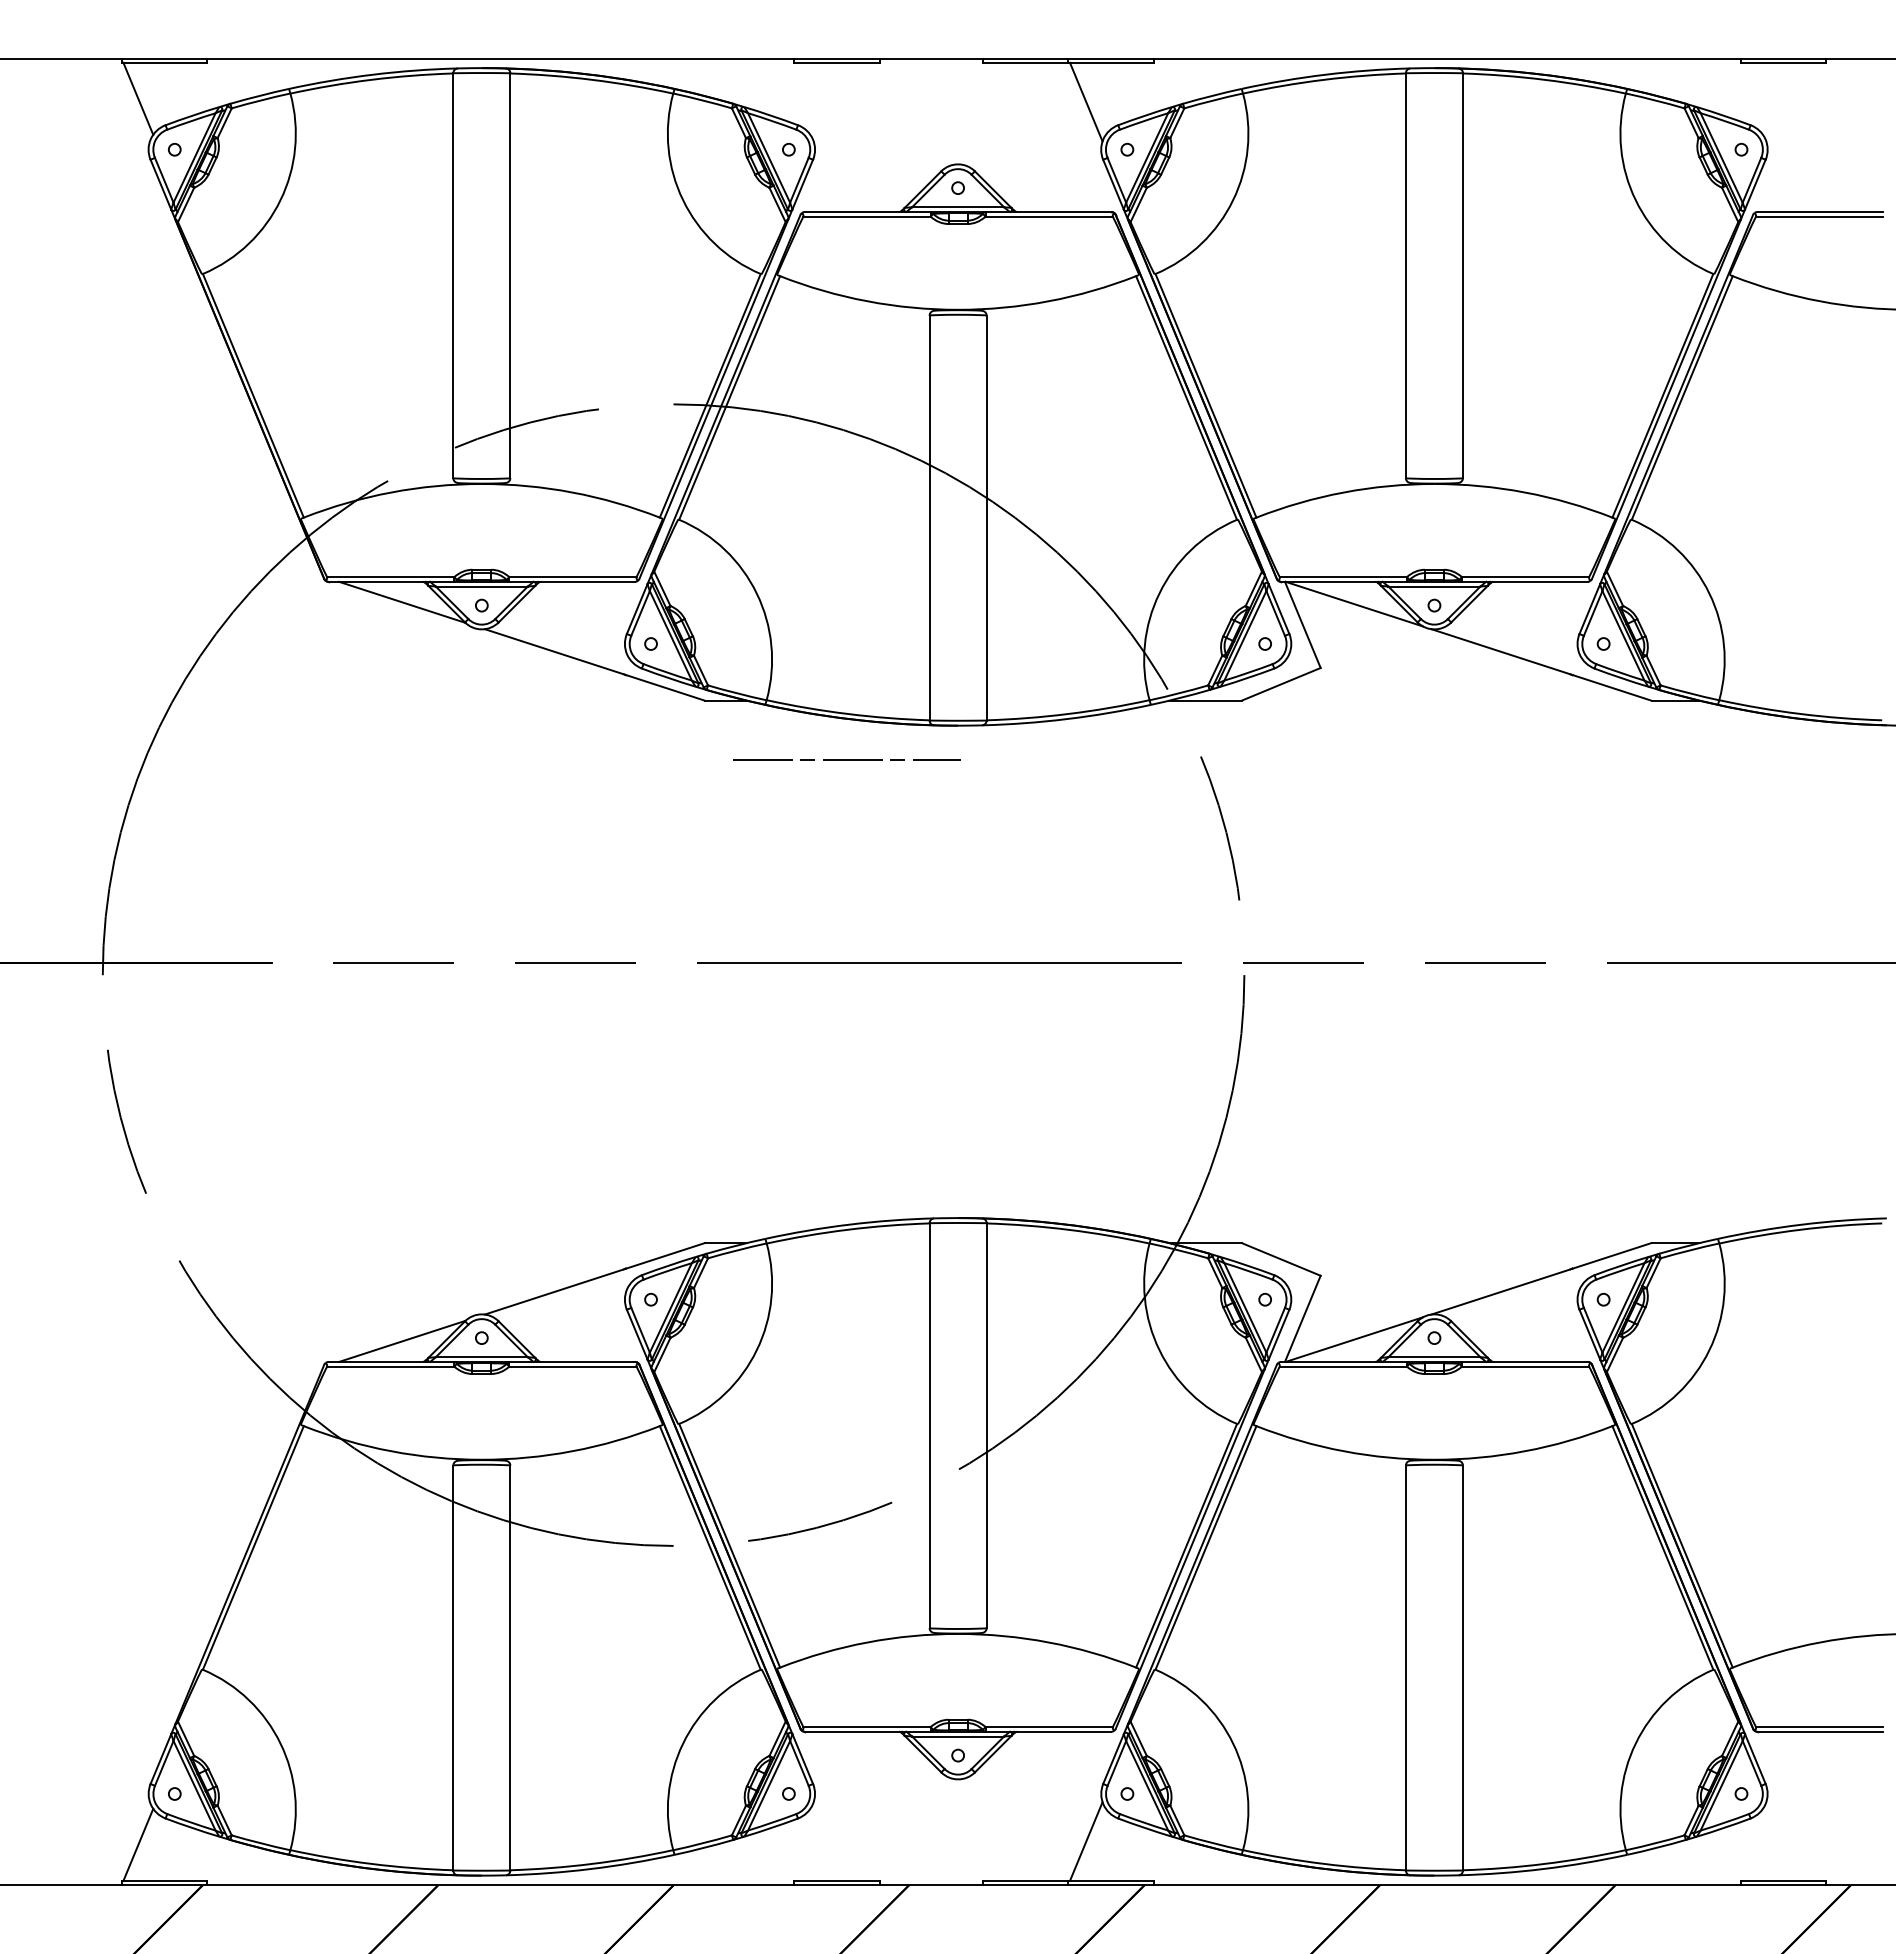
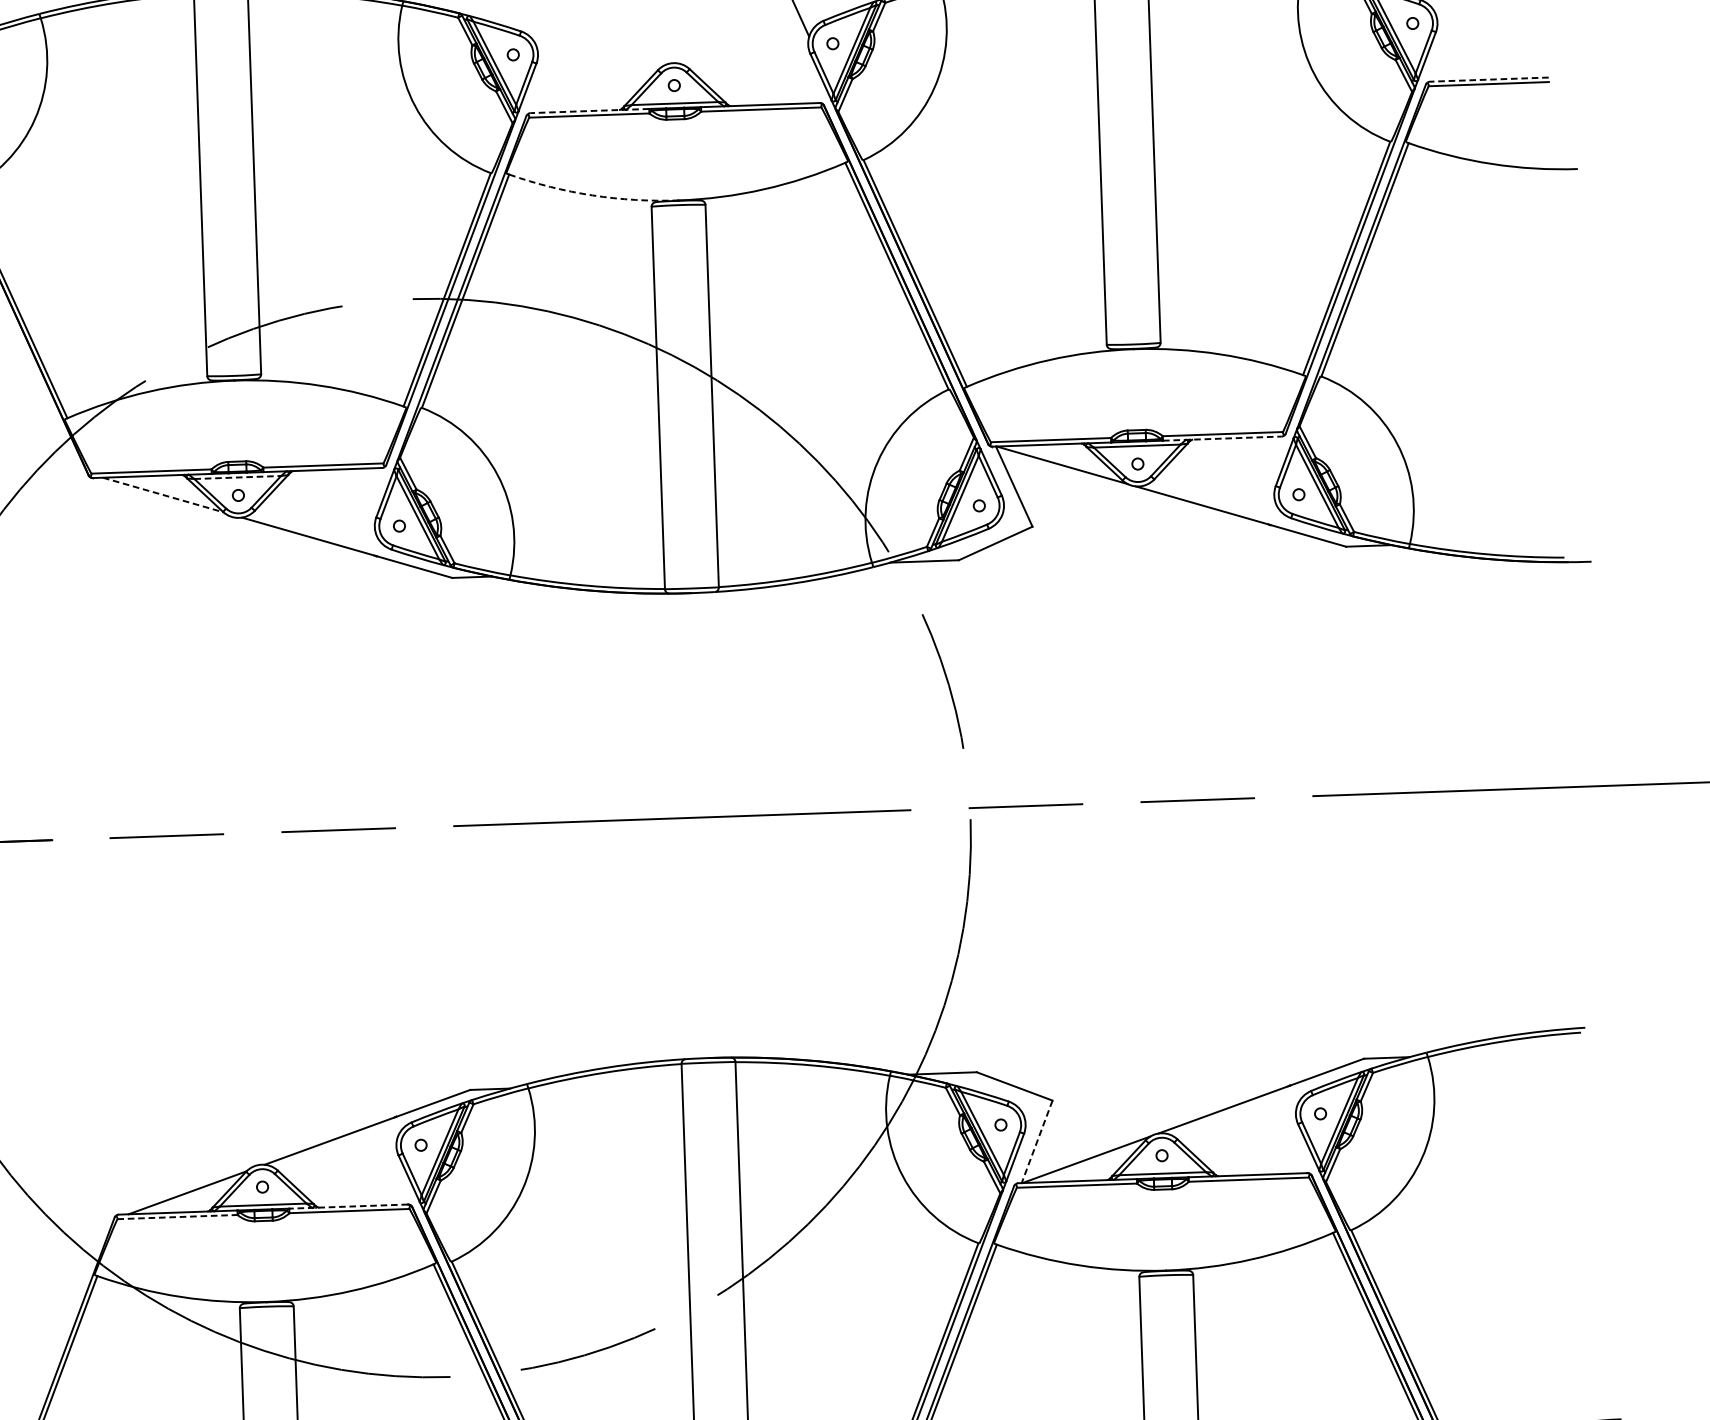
line: (867, 211) -> (589, 110), solid -> dashed
line: (1820, 211) -> (1489, 79), solid -> dashed
arc: (867, 301) -> (592, 195), solid -> dashed
line: (1524, 581) -> (1222, 438), solid -> dashed
line: (481, 586) -> (237, 477), solid -> dashed
line: (402, 602) -> (163, 495), solid -> dashed
line: (846, 759) -> (587, 628), removed
line: (1302, 1318) -> (1036, 1141), solid -> dashed
line: (572, 1361) -> (348, 1206), solid -> dashed
line: (390, 1366) -> (177, 1216), solid -> dashed

